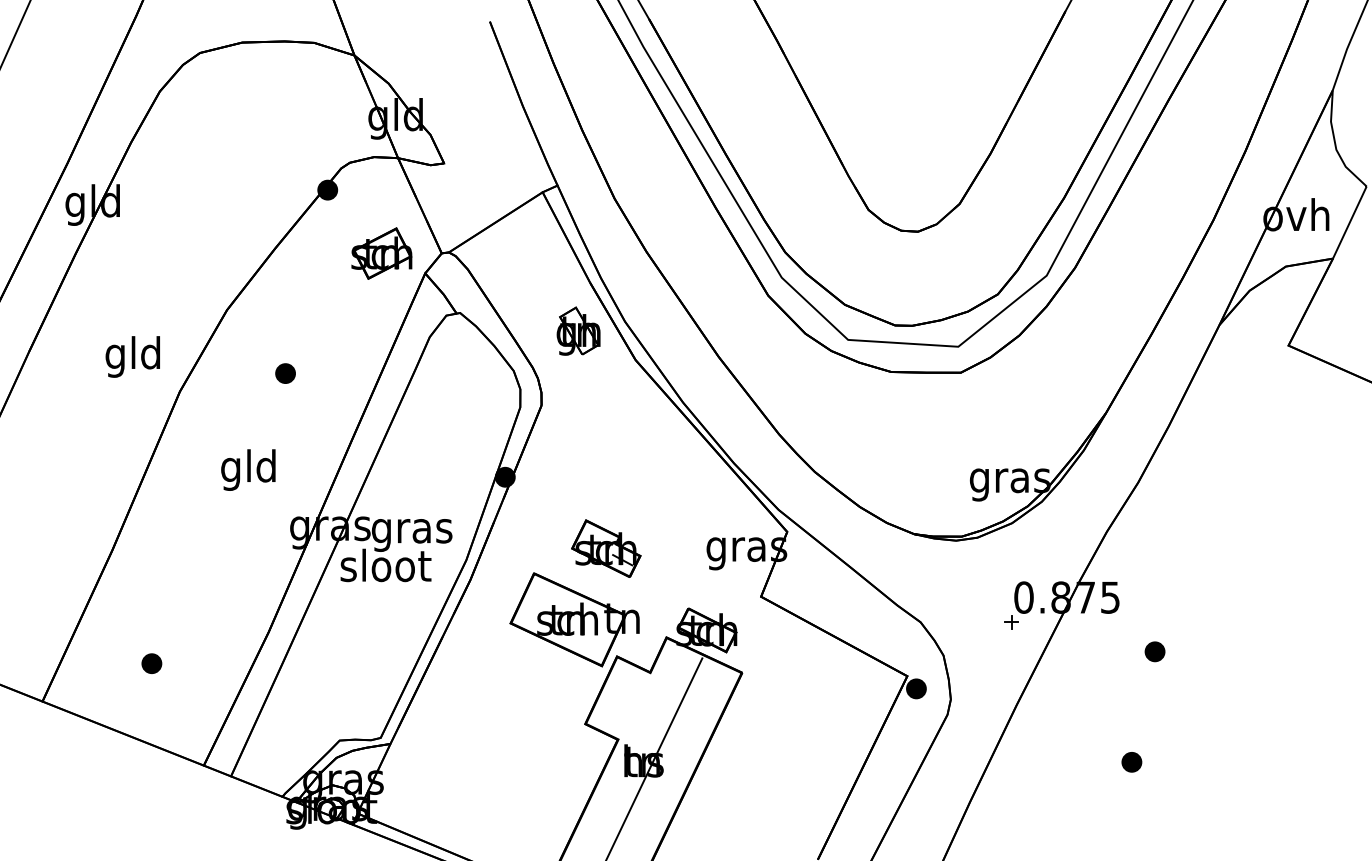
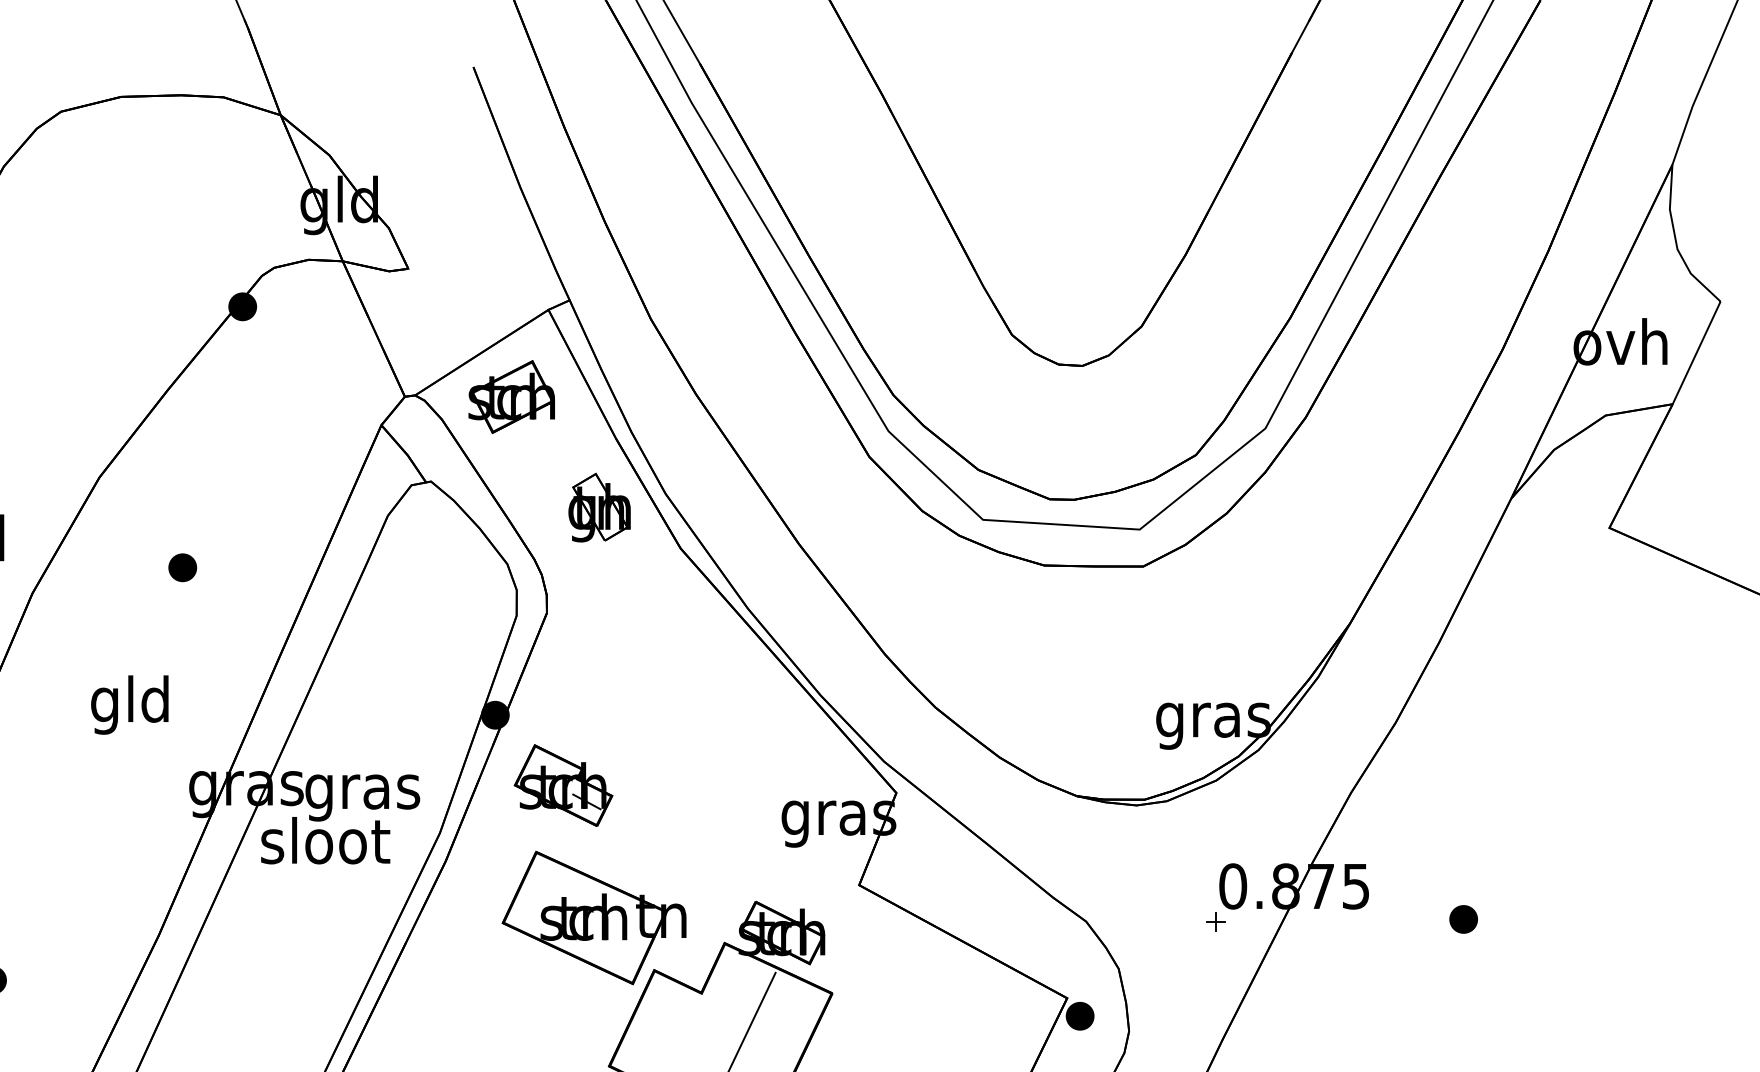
part: (381, 253) -> (511, 396), moved
part: (606, 548) -> (563, 785), moved
part: (1154, 651) -> (1462, 918), moved

